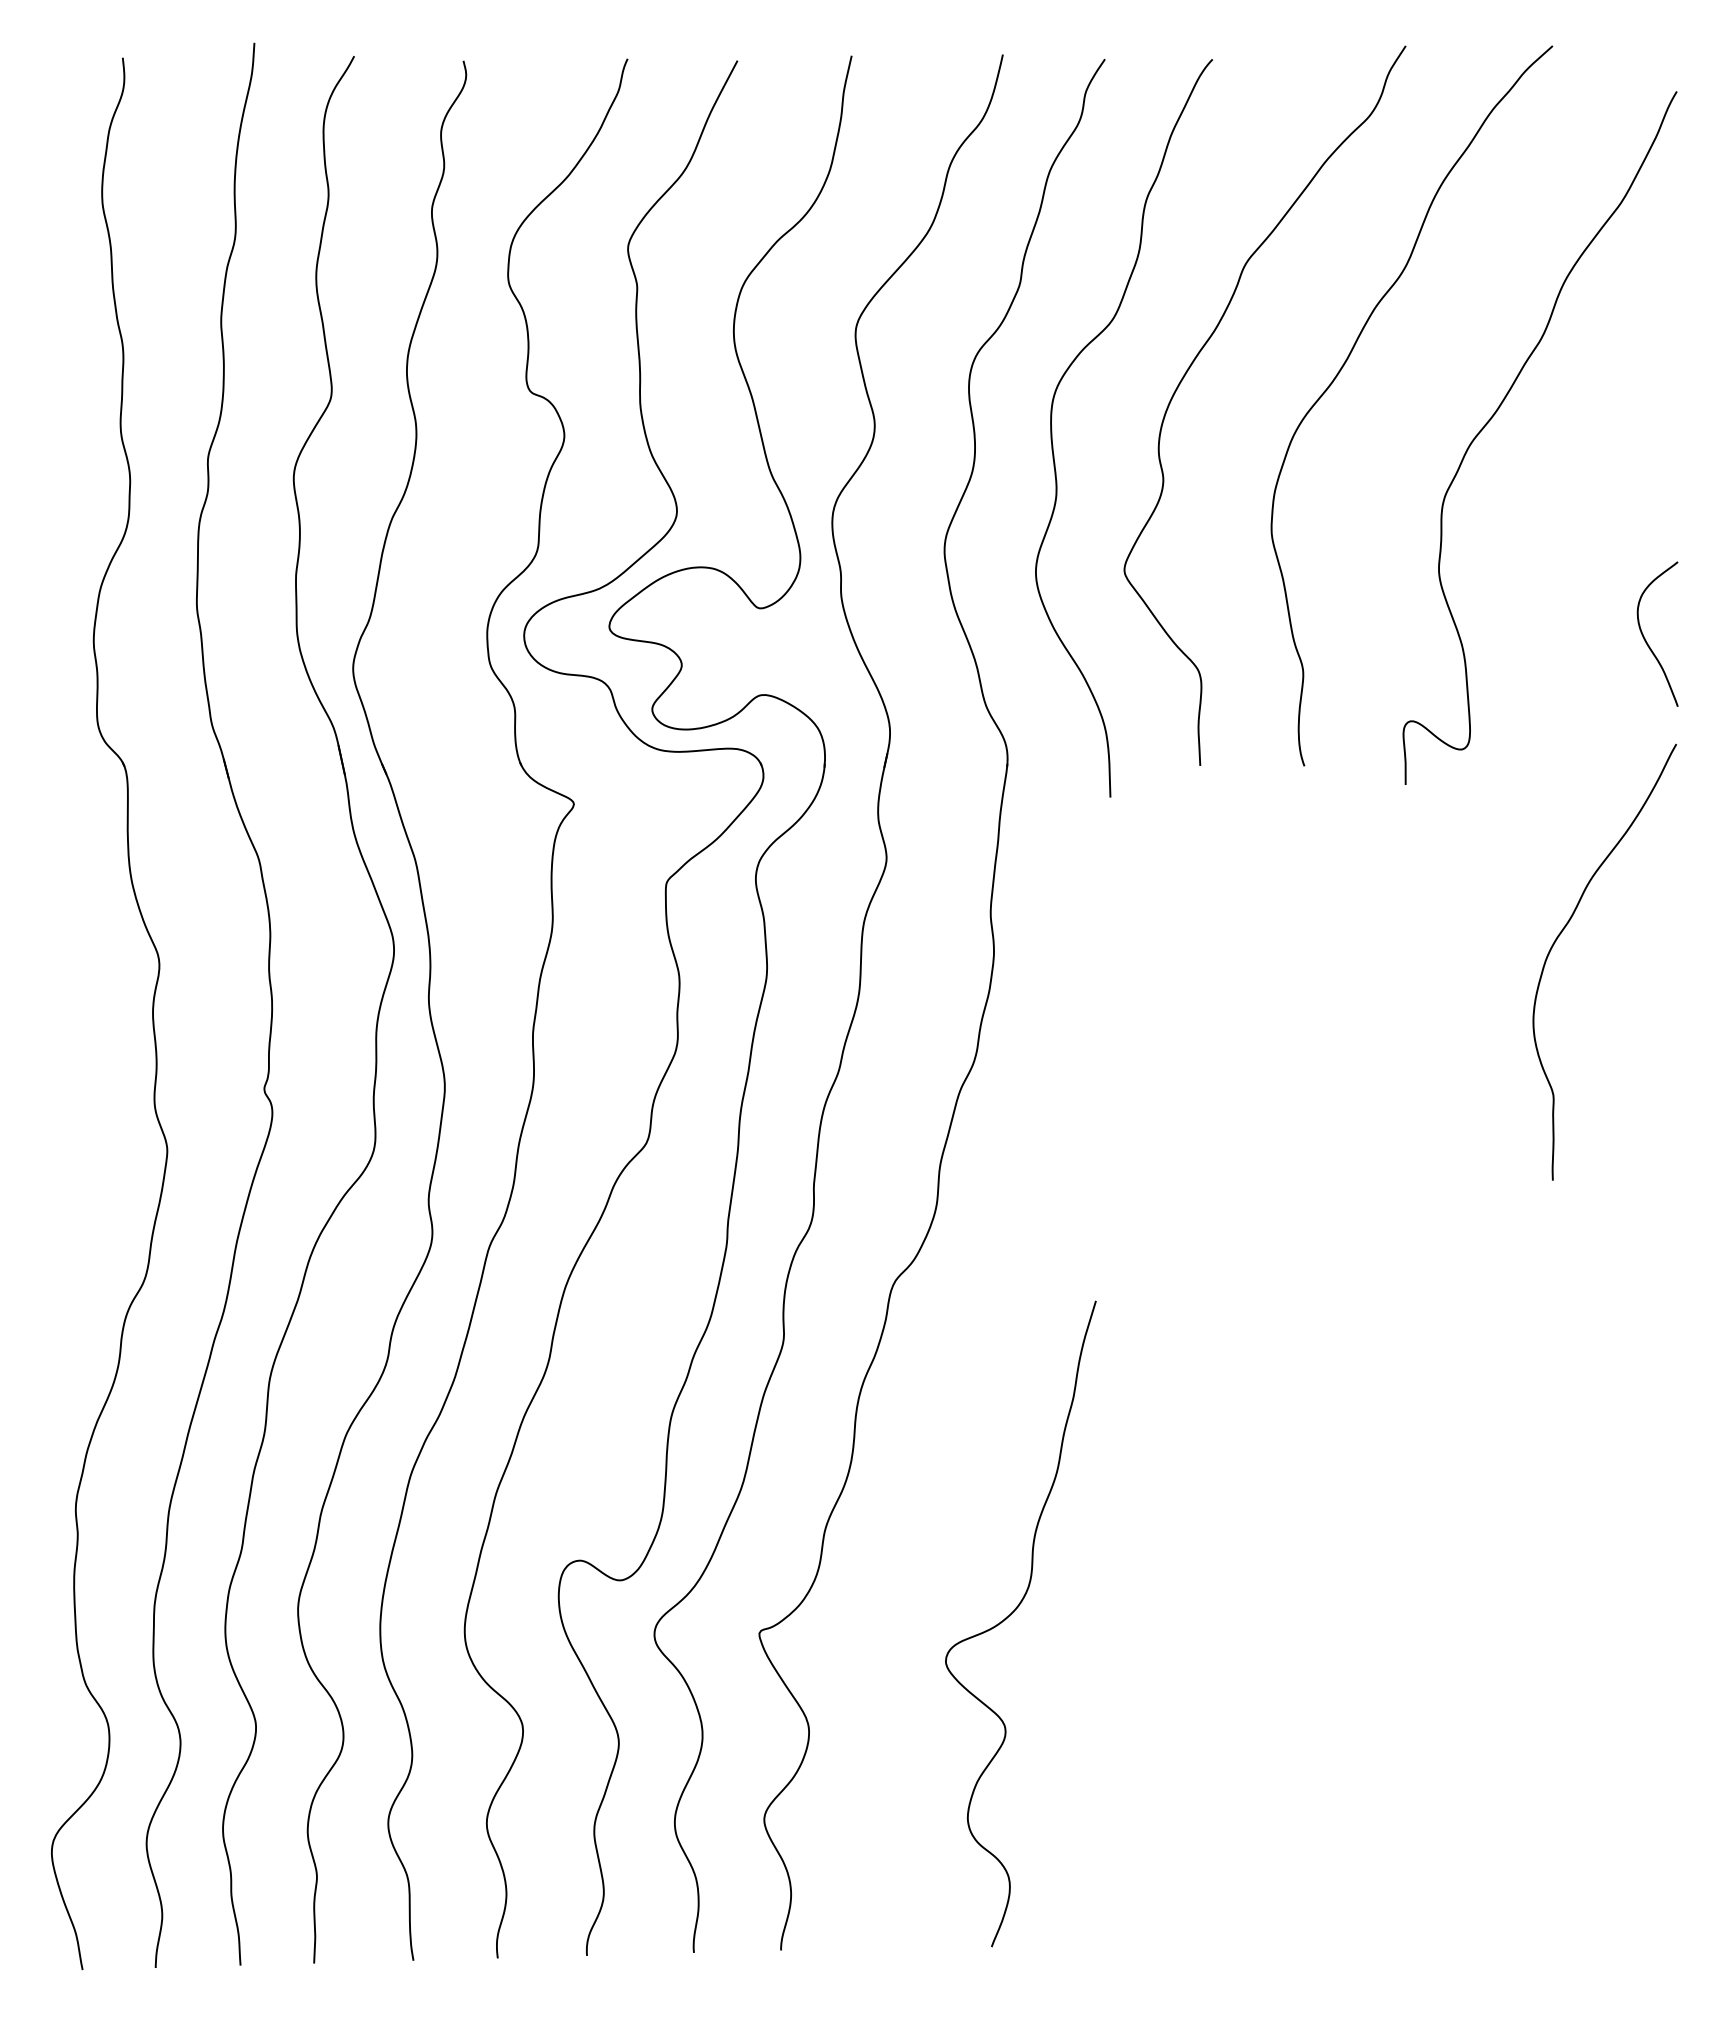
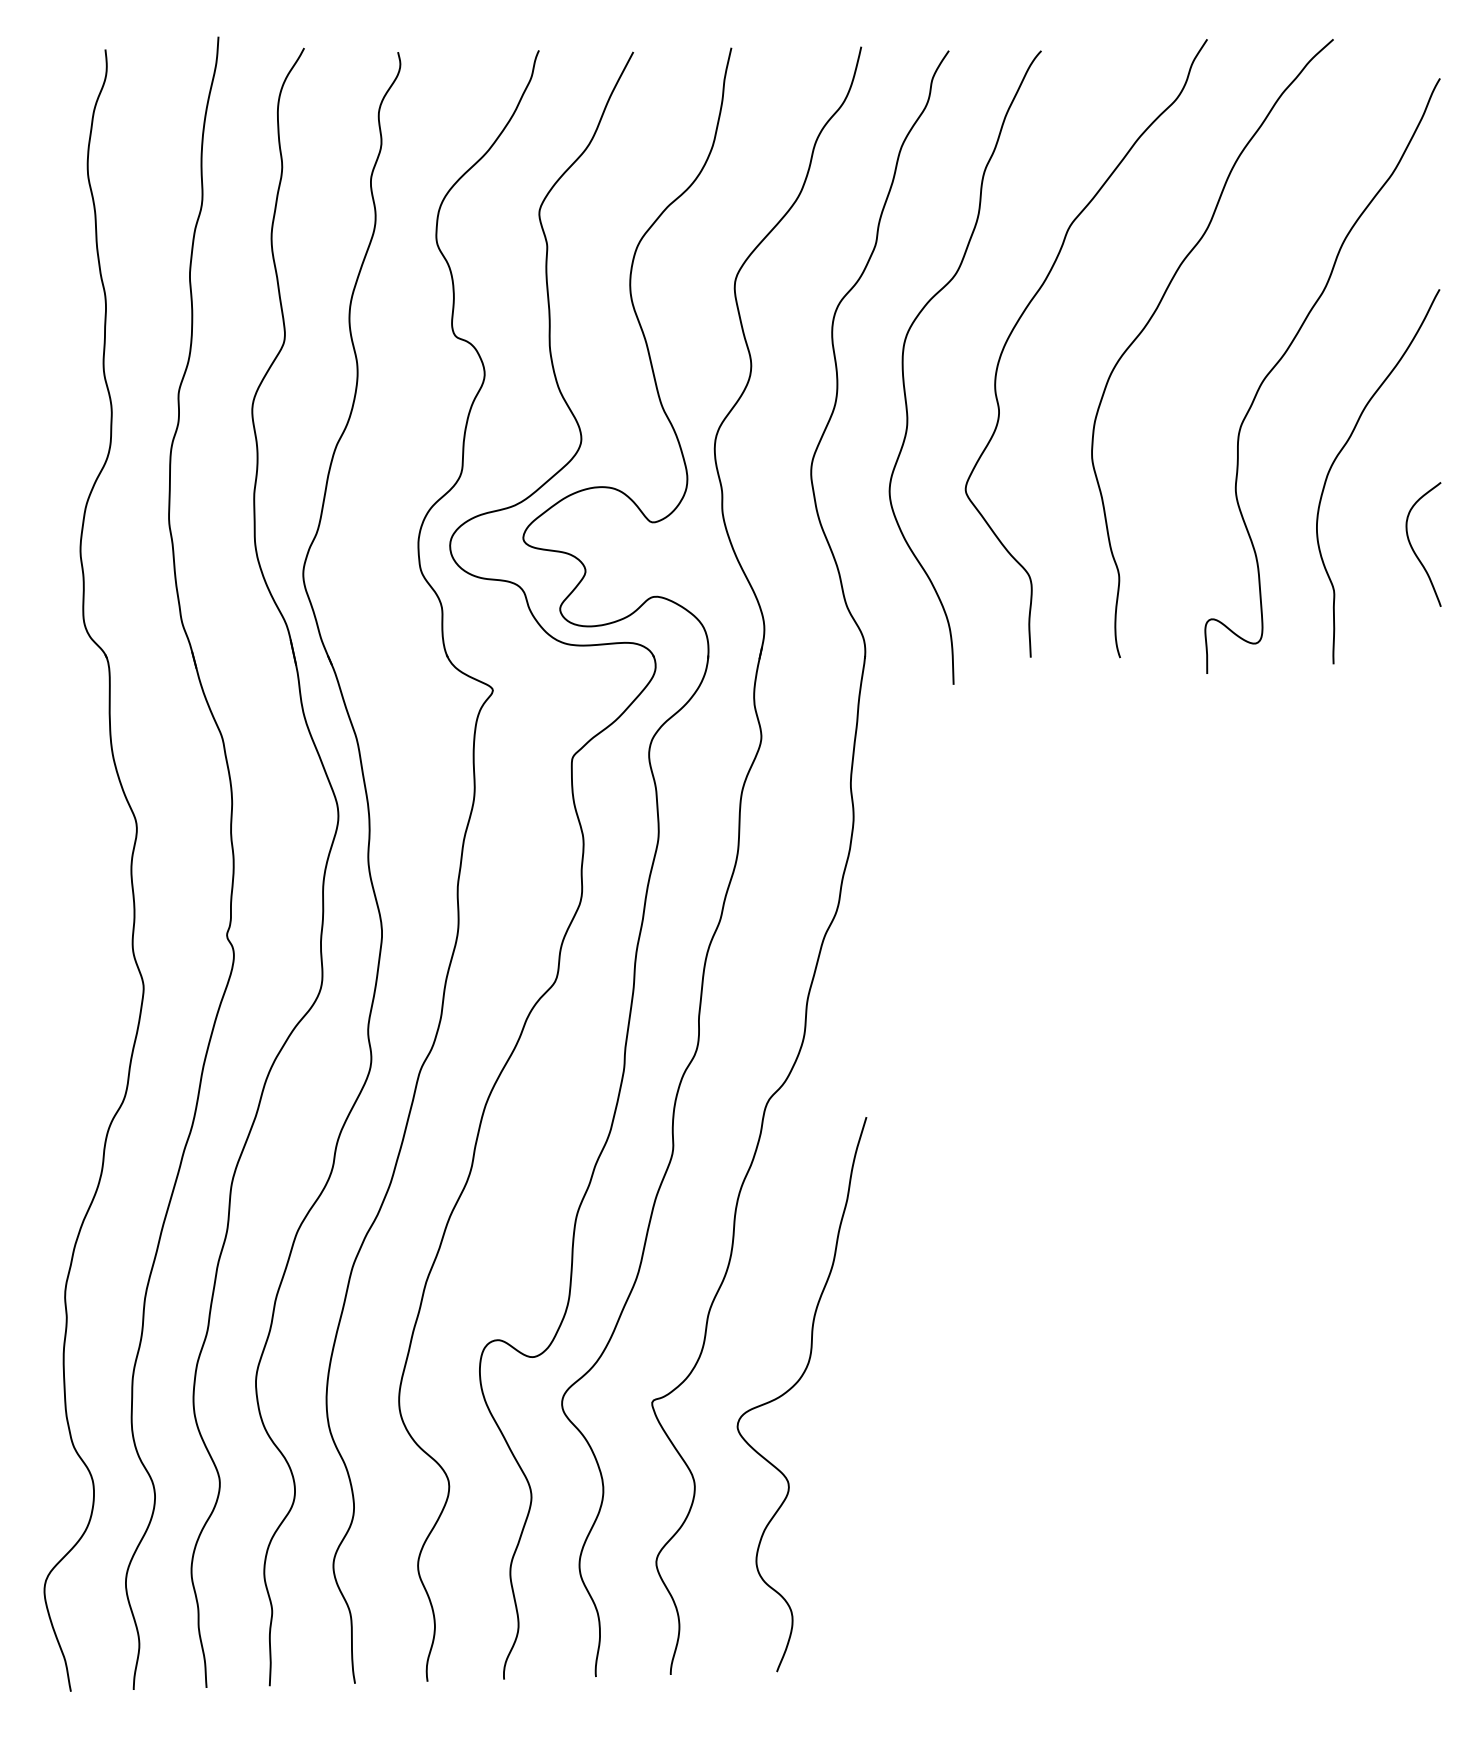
curve: (1562, 932) -> (1341, 451), moved
curve: (1011, 1614) -> (793, 1386), moved

